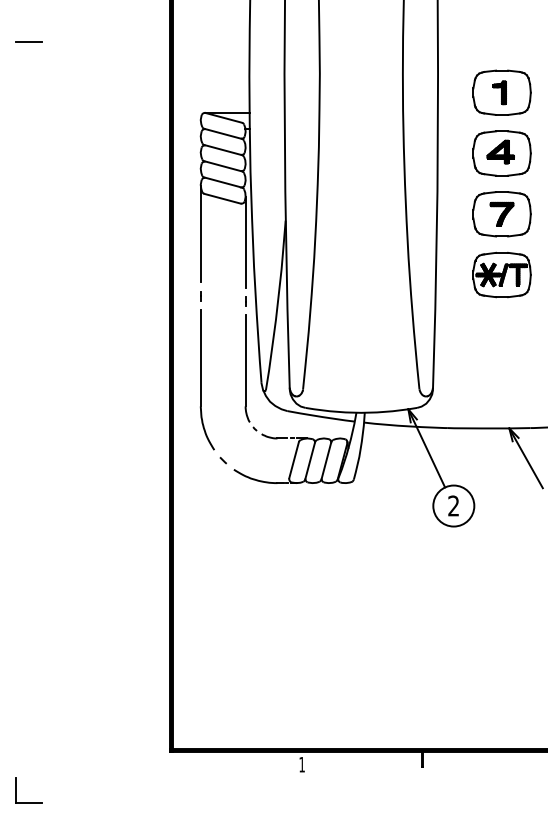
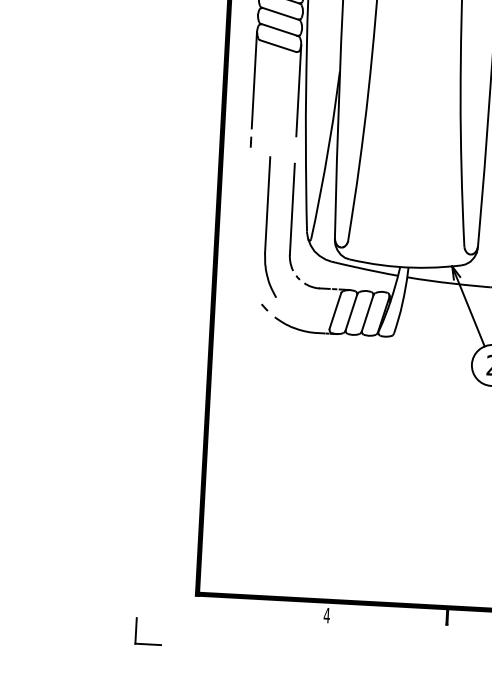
part: (245, 301) -> (295, 149), removed
part: (206, 379) -> (272, 226), moved
text: (302, 764) -> (327, 615), 1 -> 4
part: (16, 790) -> (136, 631), moved

